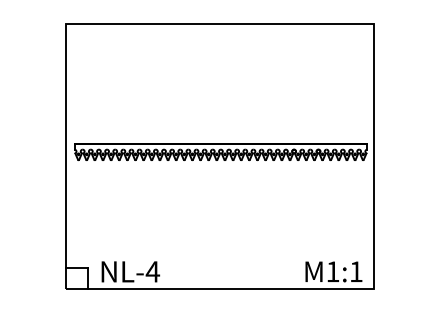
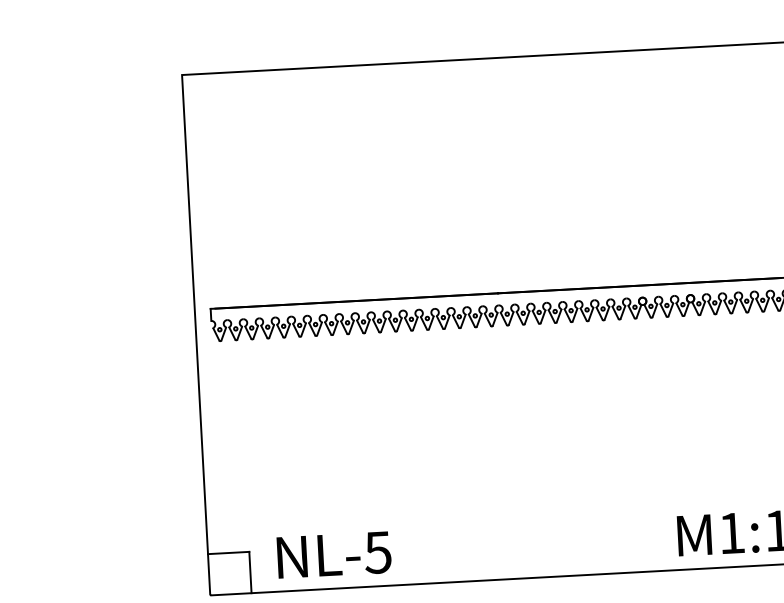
text: (152, 271) -> (377, 551), NL-4 -> NL-5

